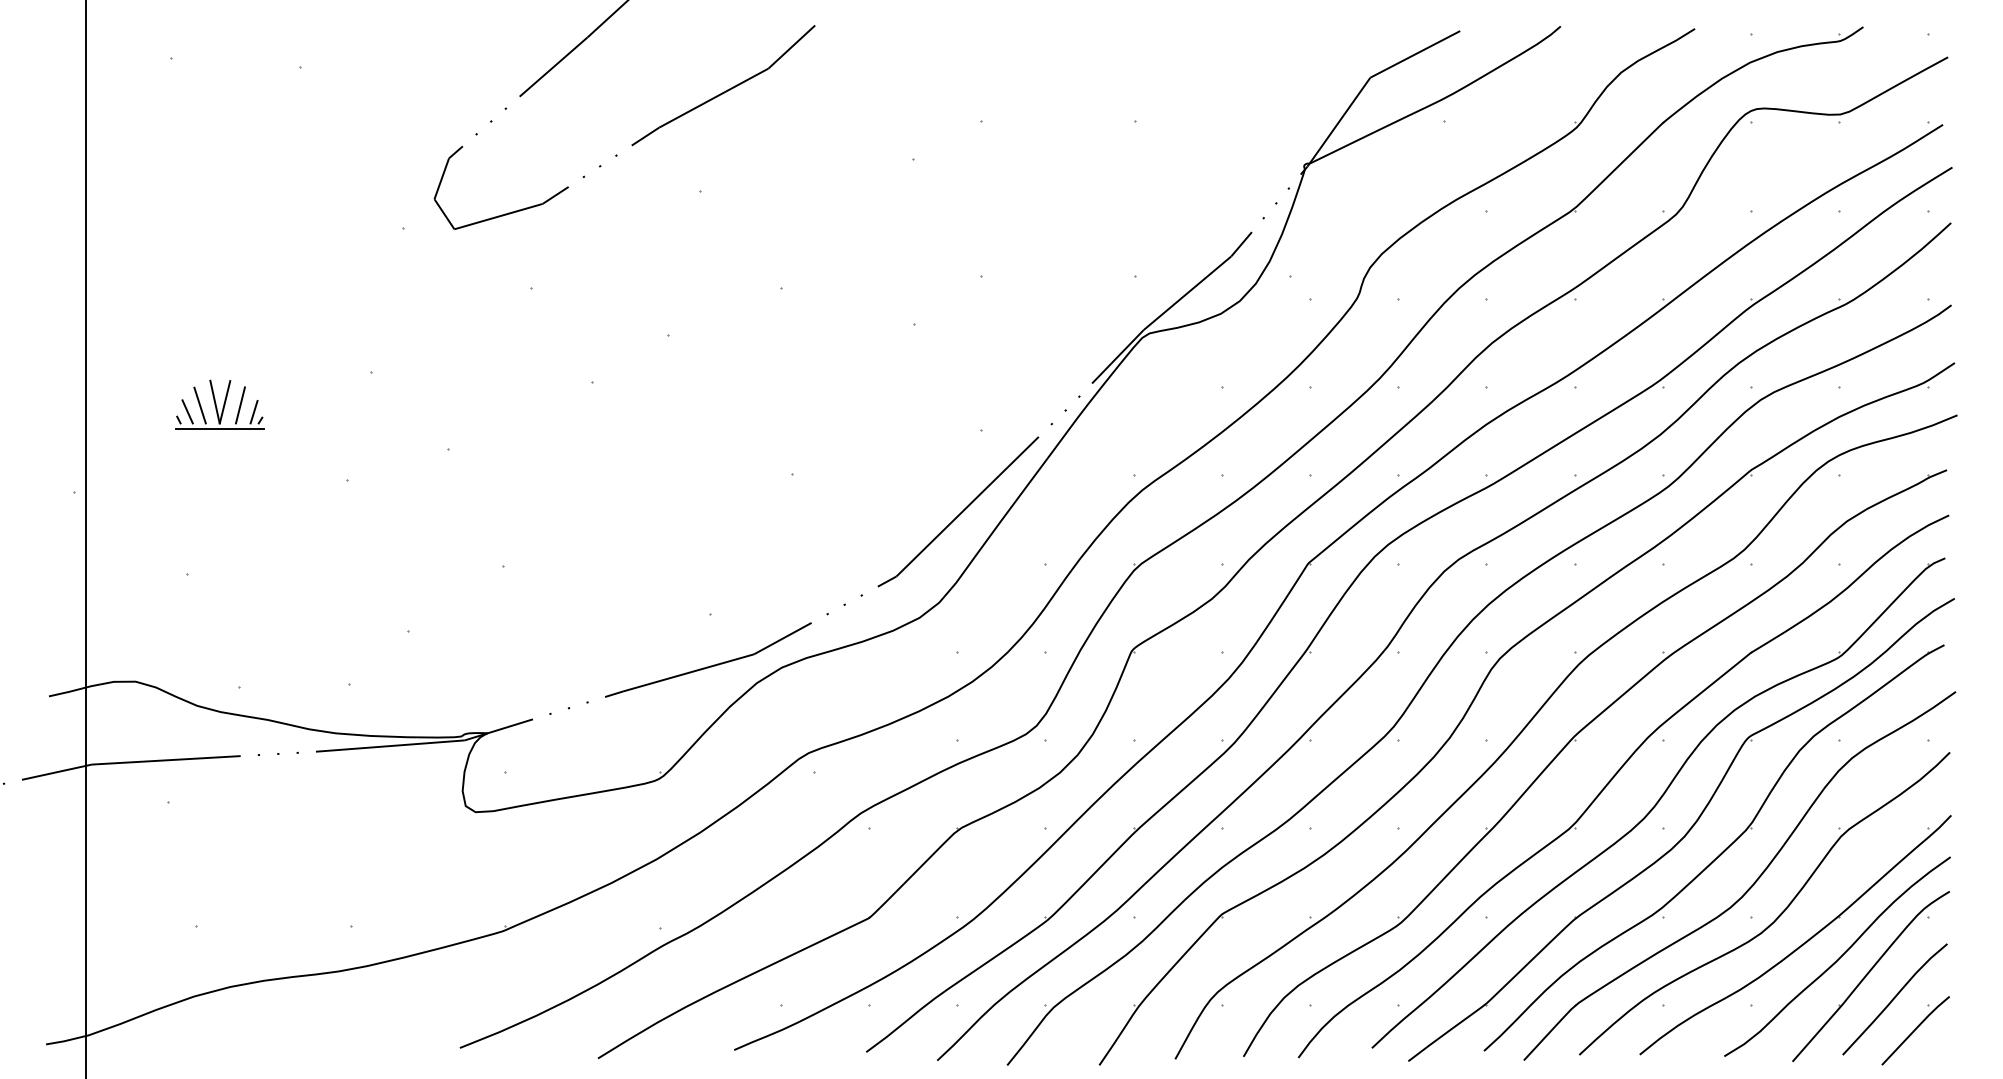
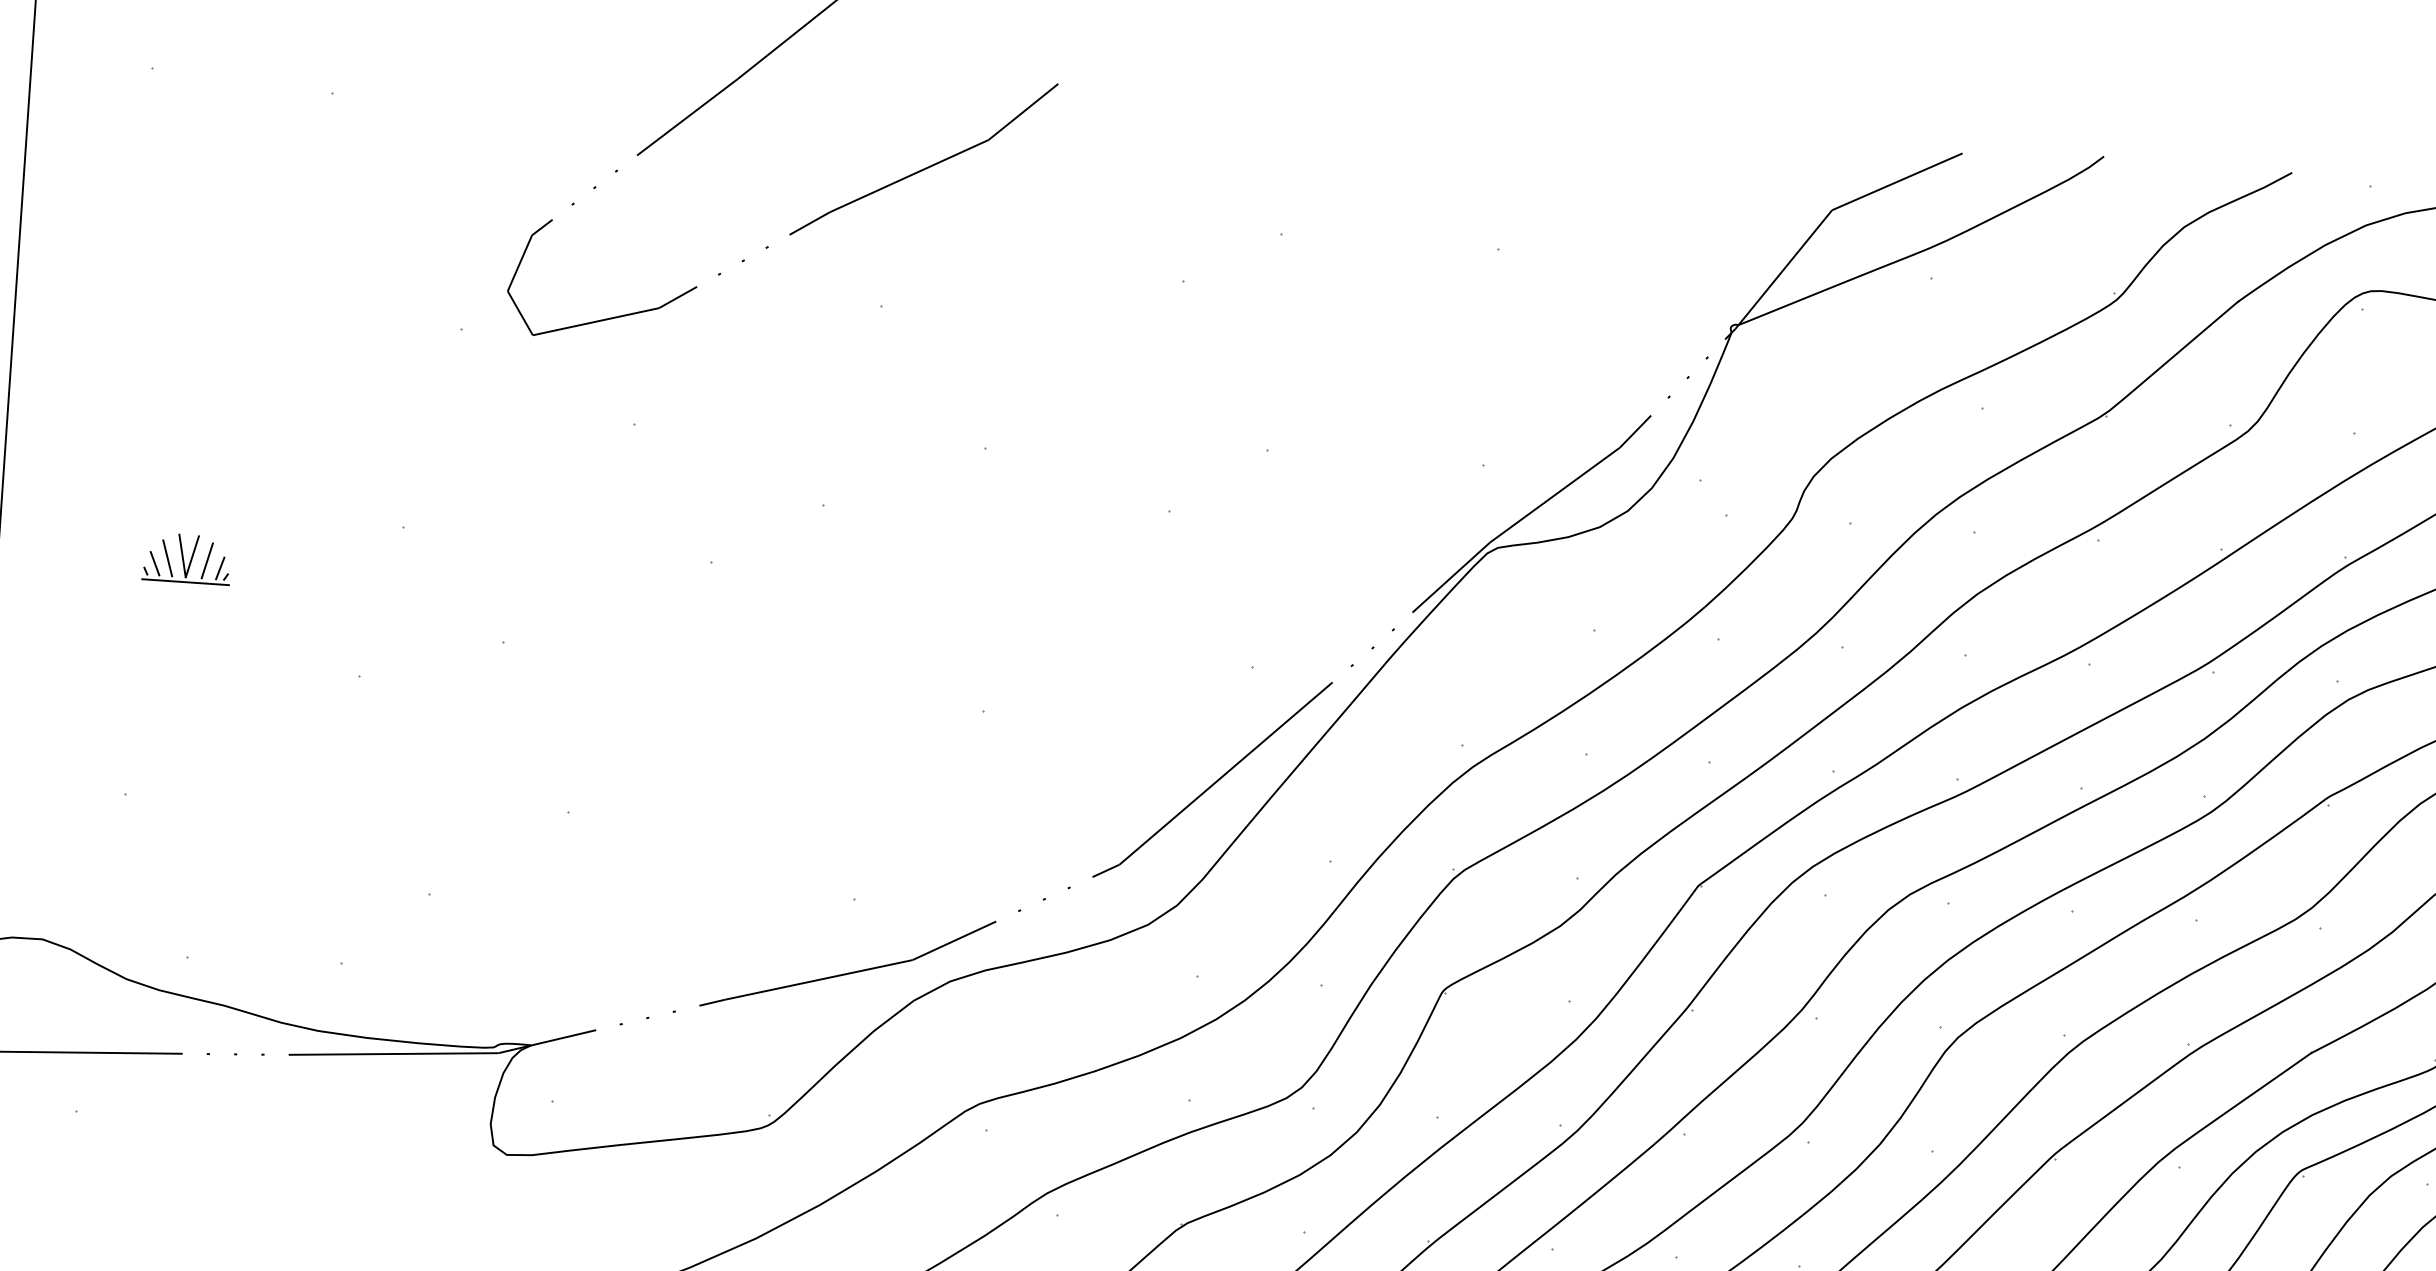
part: (219, 404) -> (186, 558), size x0.7

